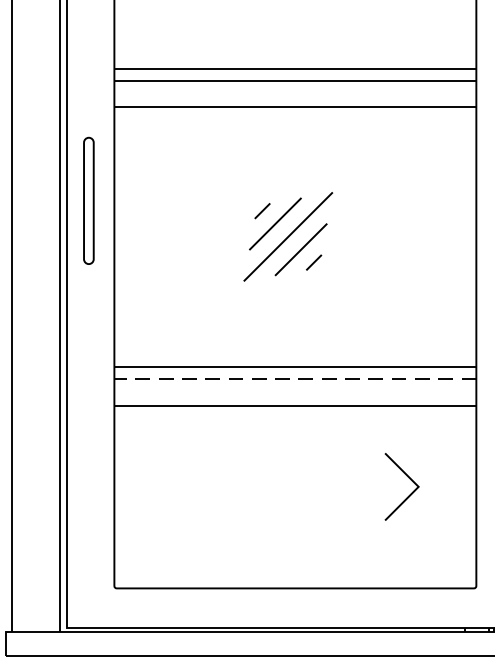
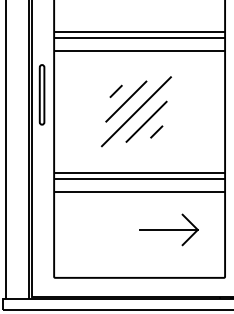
part: (286, 236) -> (135, 111), size x1.67
line: (295, 380) -> (139, 179), dashed -> solid
line: (356, 486) -> (168, 229), added

